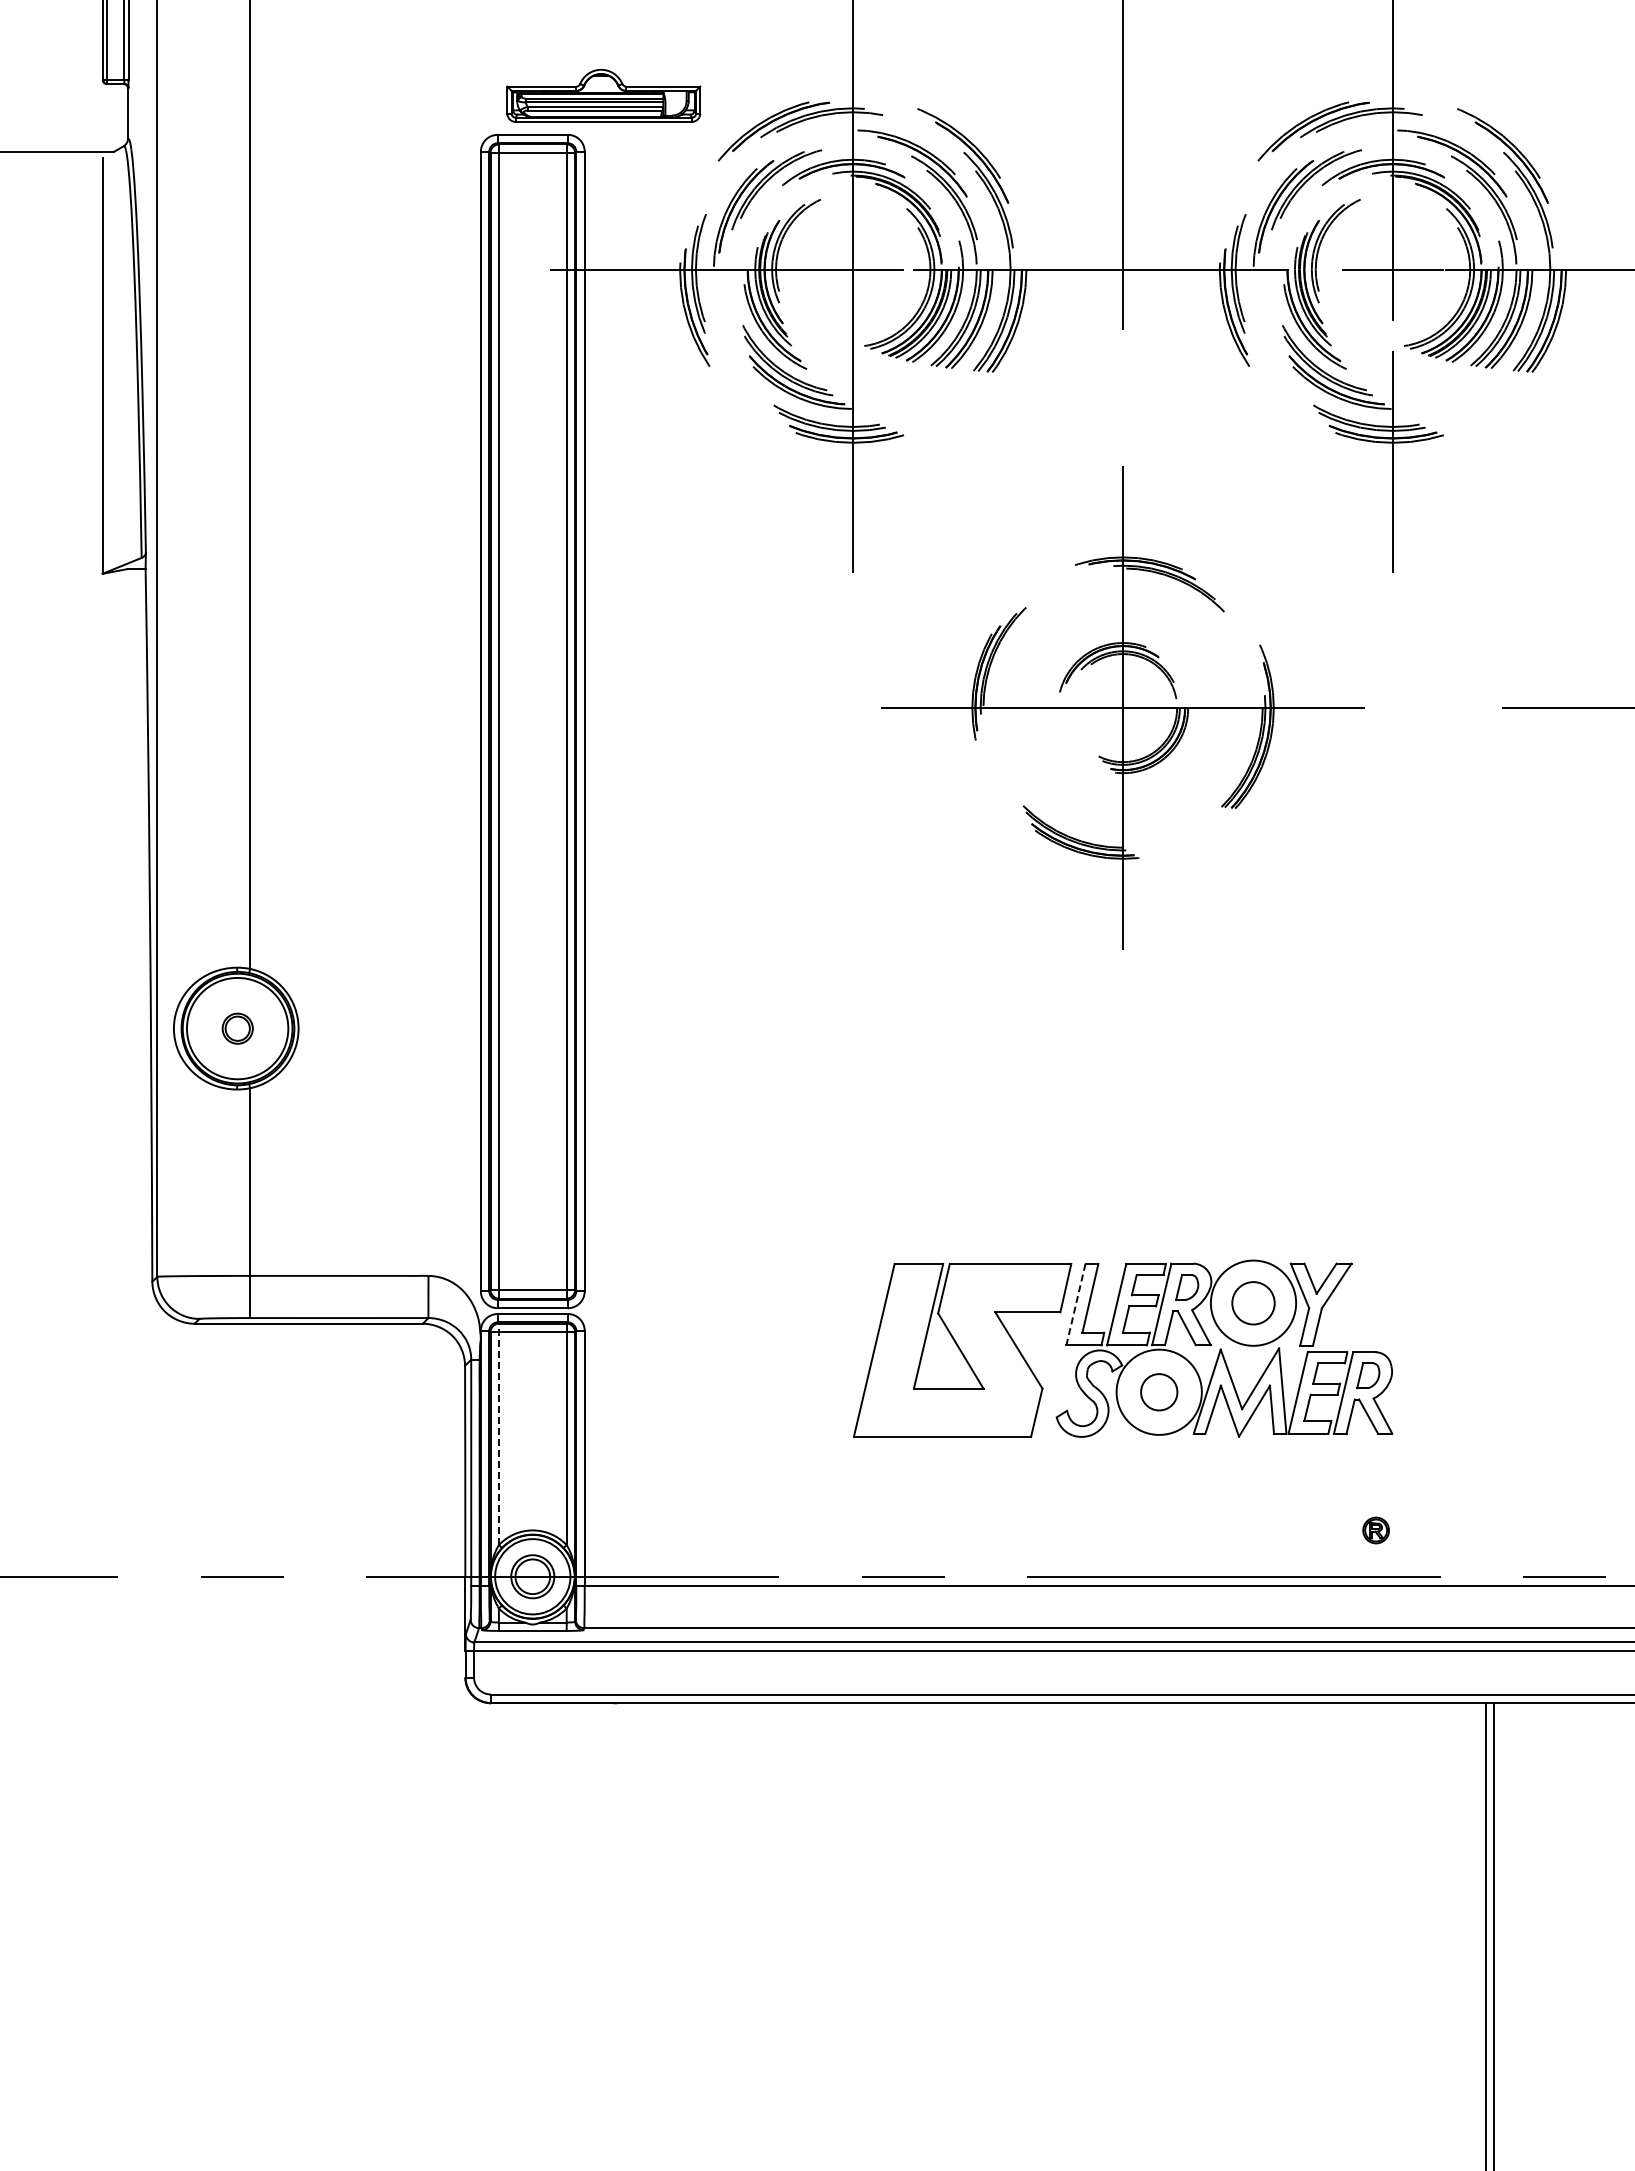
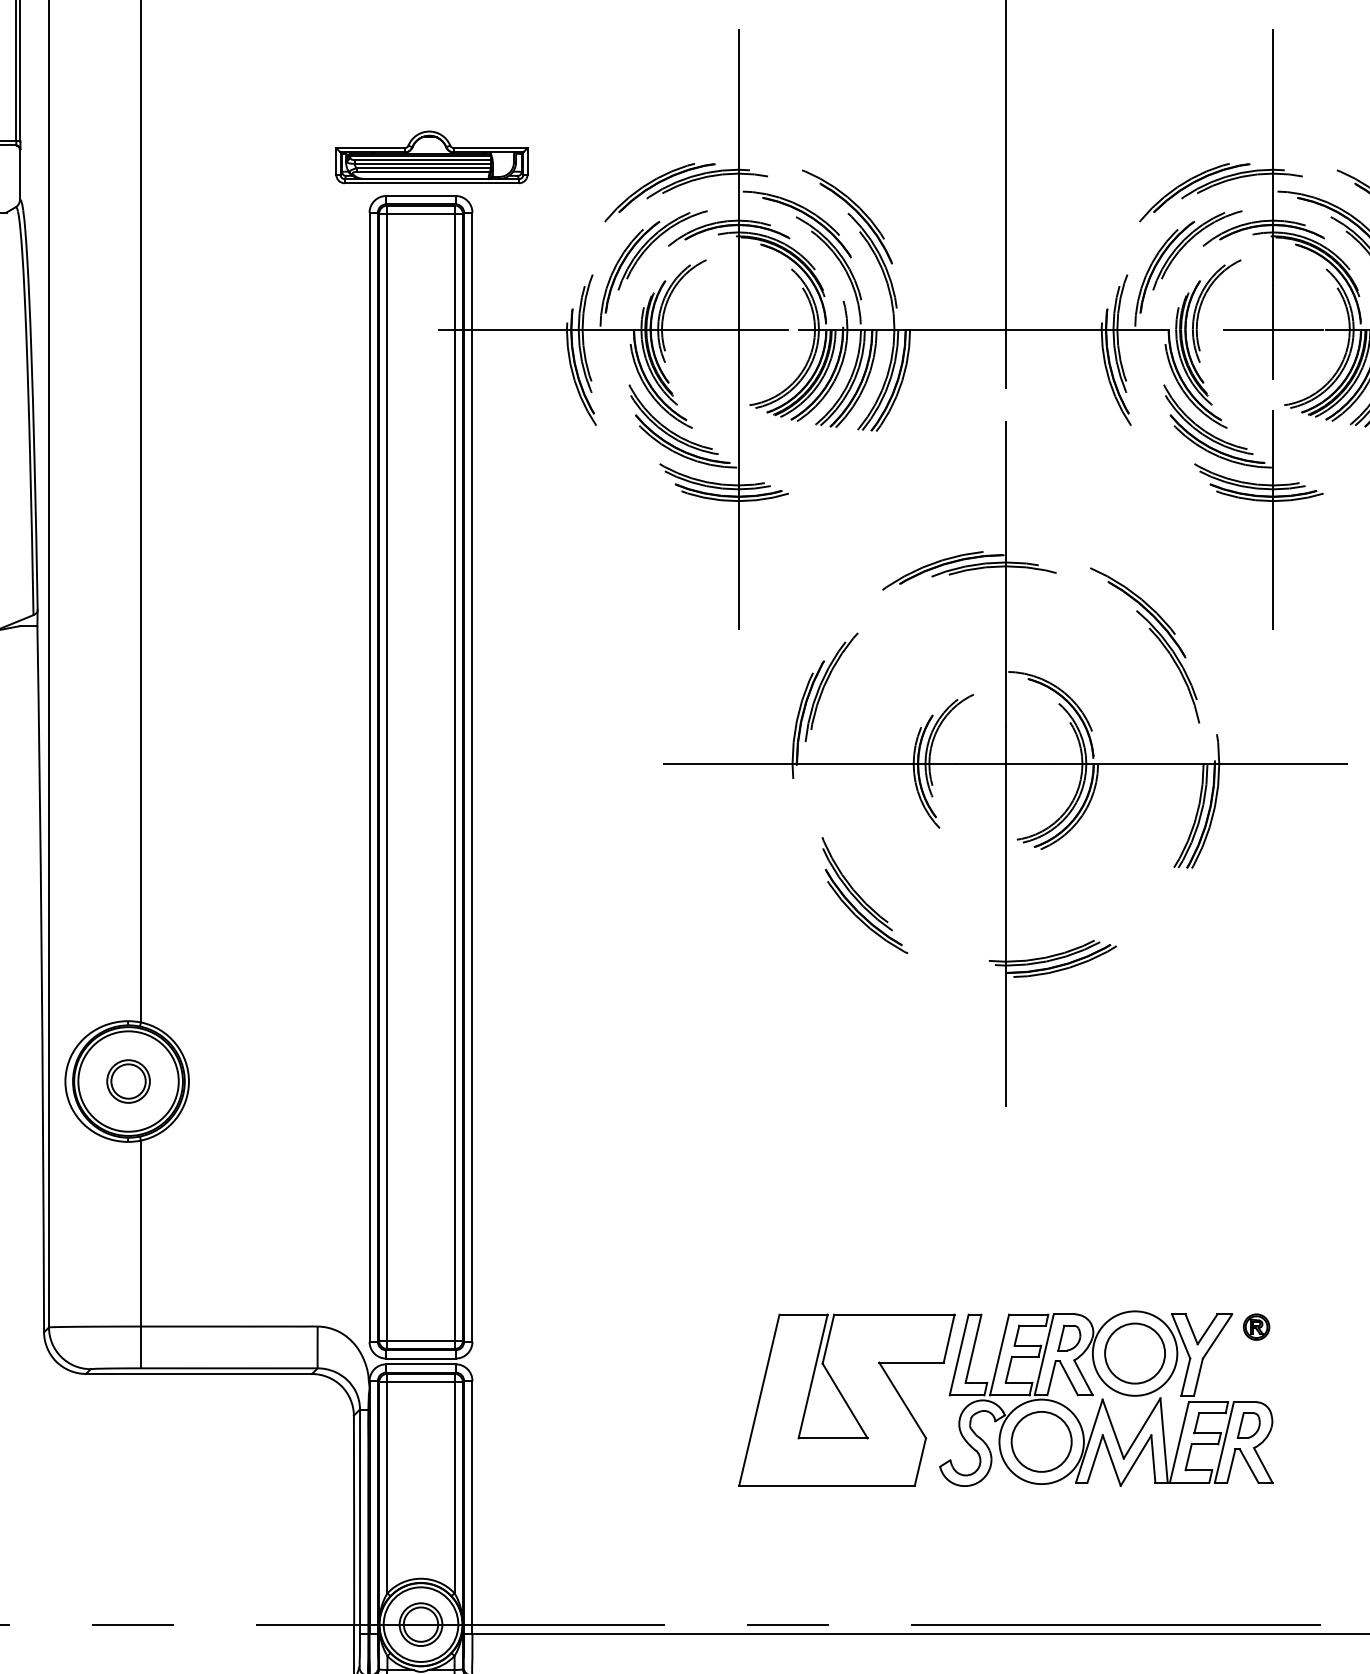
part: (603, 95) -> (431, 157), moved
part: (1122, 707) -> (1005, 763), size x1.43
part: (237, 1028) -> (128, 1081), size x1.43
circle: (1253, 1303) -> (1135, 1353), size x1.43
line: (1075, 1304) -> (958, 1354), dashed -> solid
circle: (1158, 1392) -> (1040, 1442), size x1.67
line: (498, 1434) -> (387, 1483), dashed -> solid
part: (1375, 1530) -> (1255, 1327), moved

